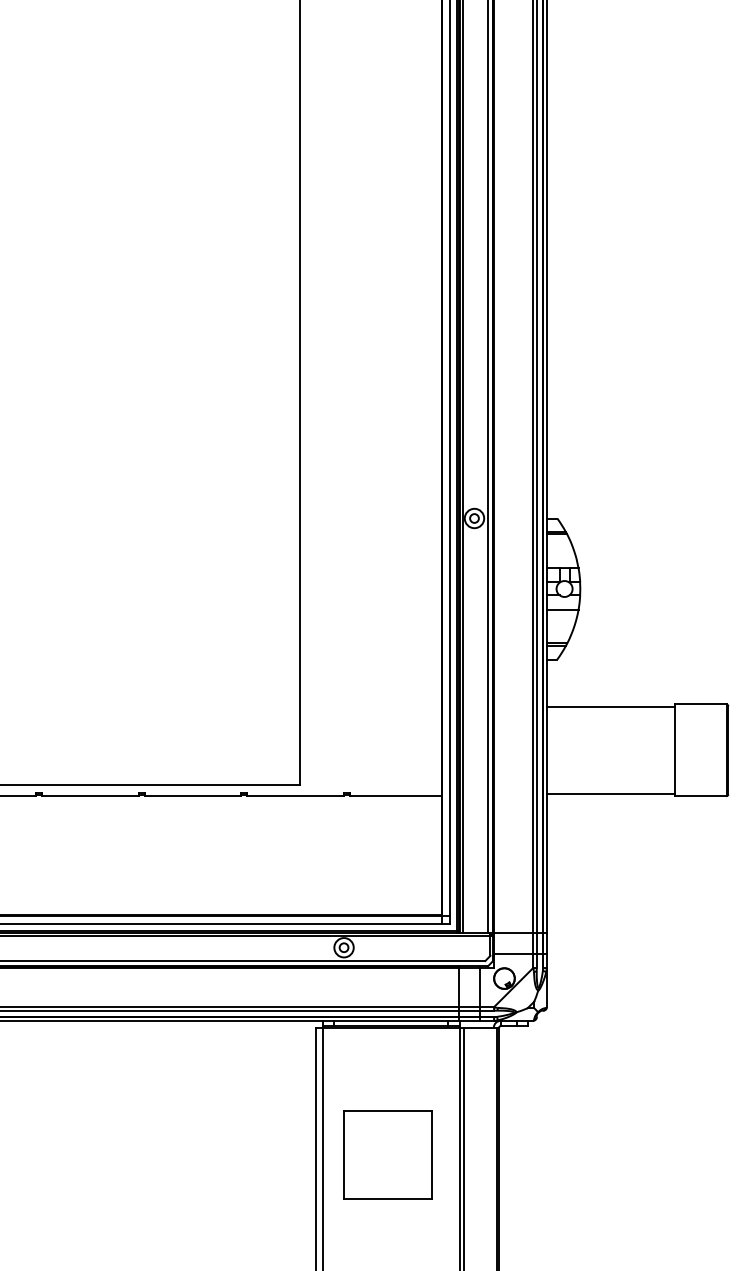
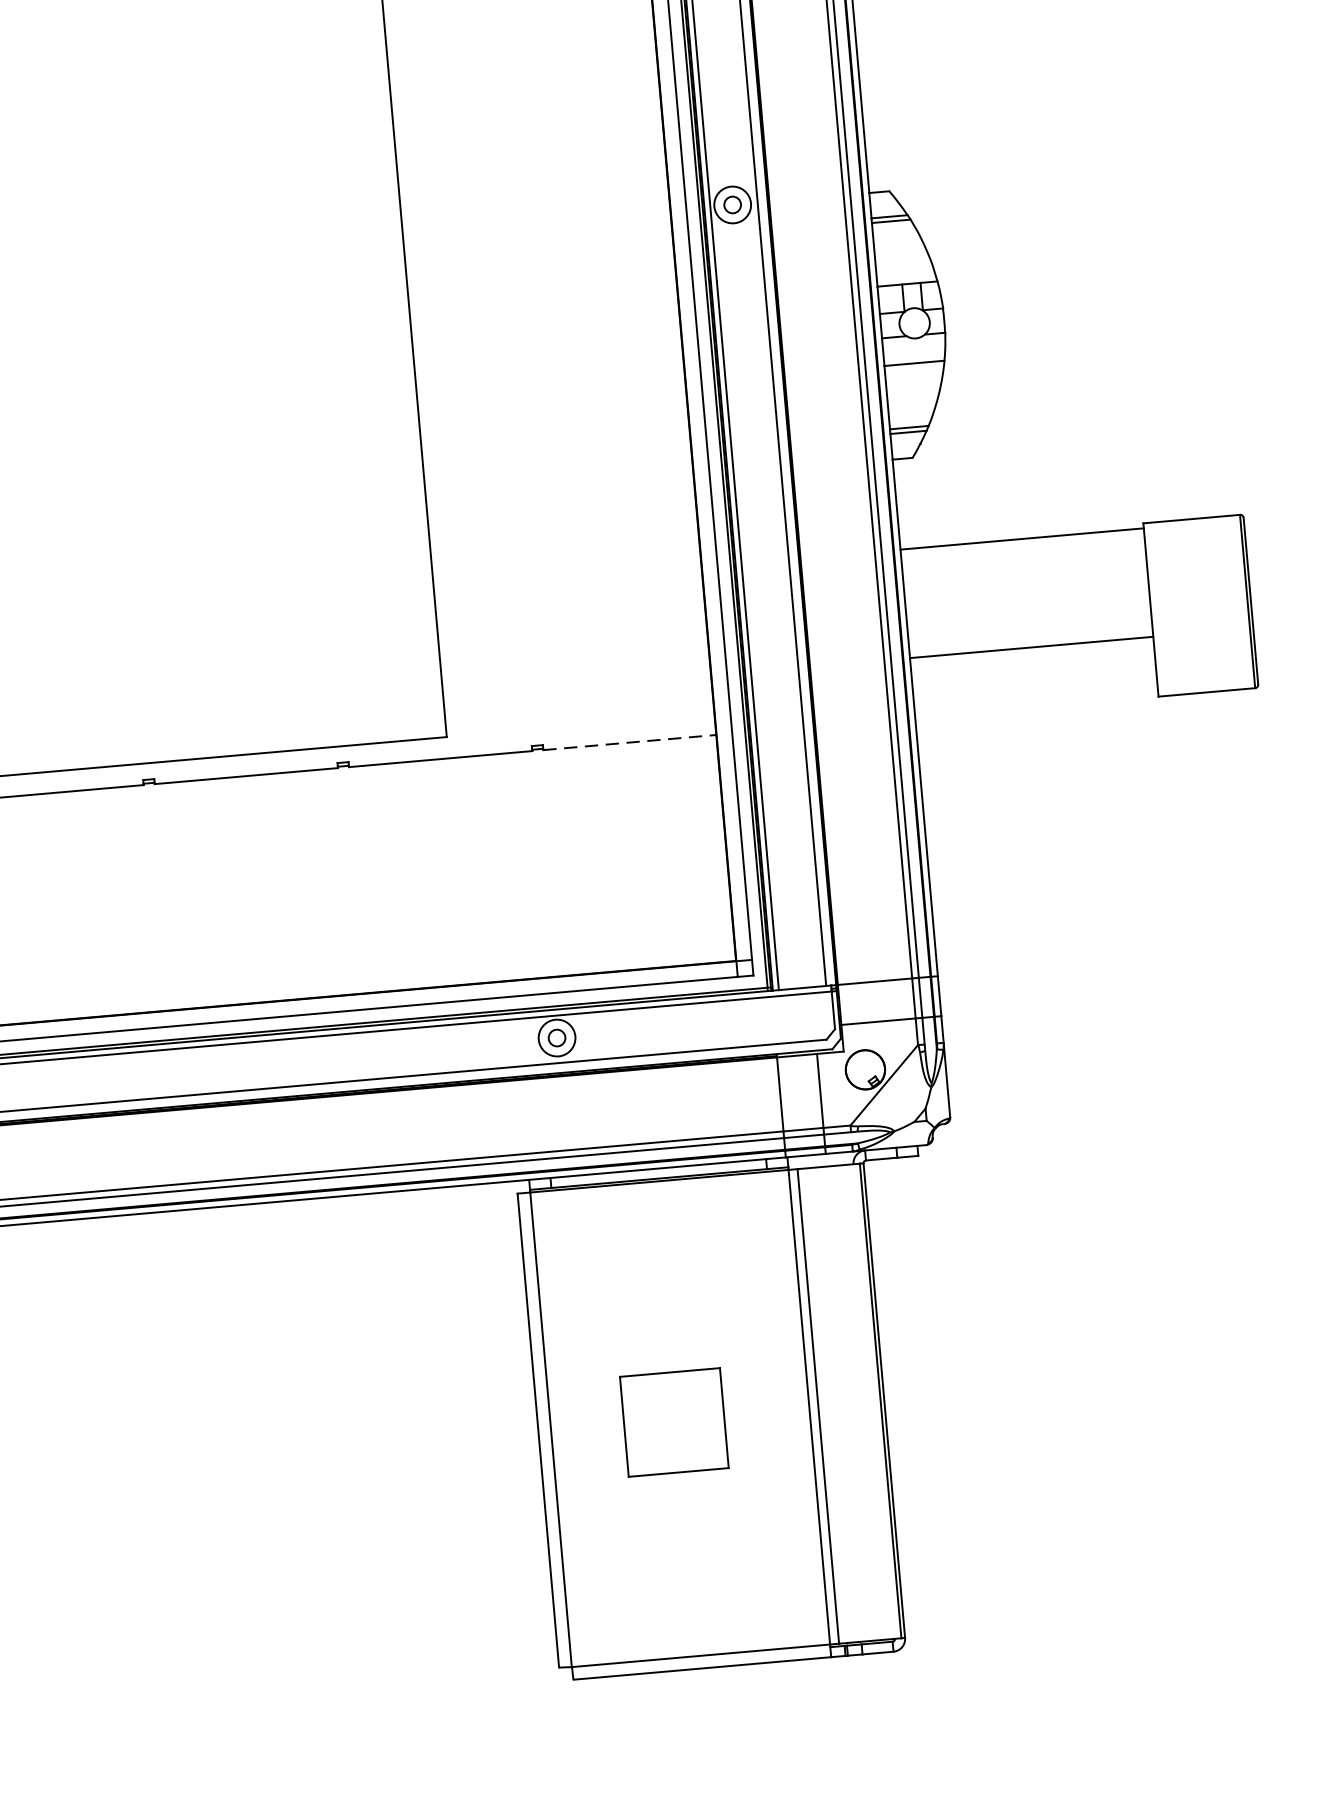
line: (610, 793) -> (1030, 647), moved
line: (395, 795) -> (629, 741), solid -> dashed
part: (387, 1154) -> (673, 1421), size x0.6

